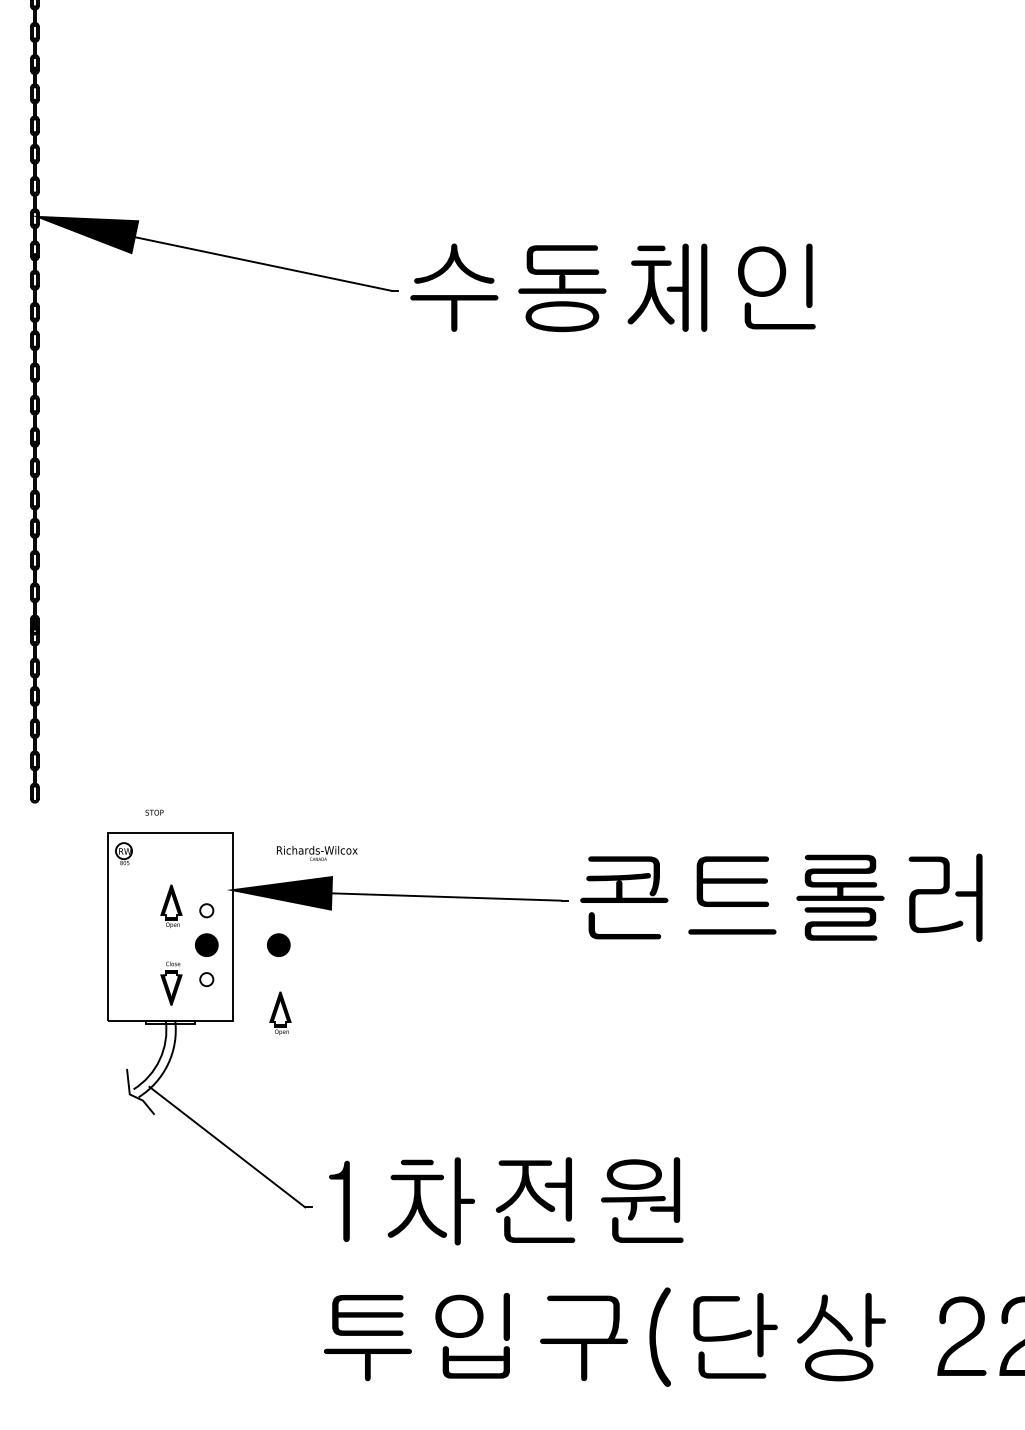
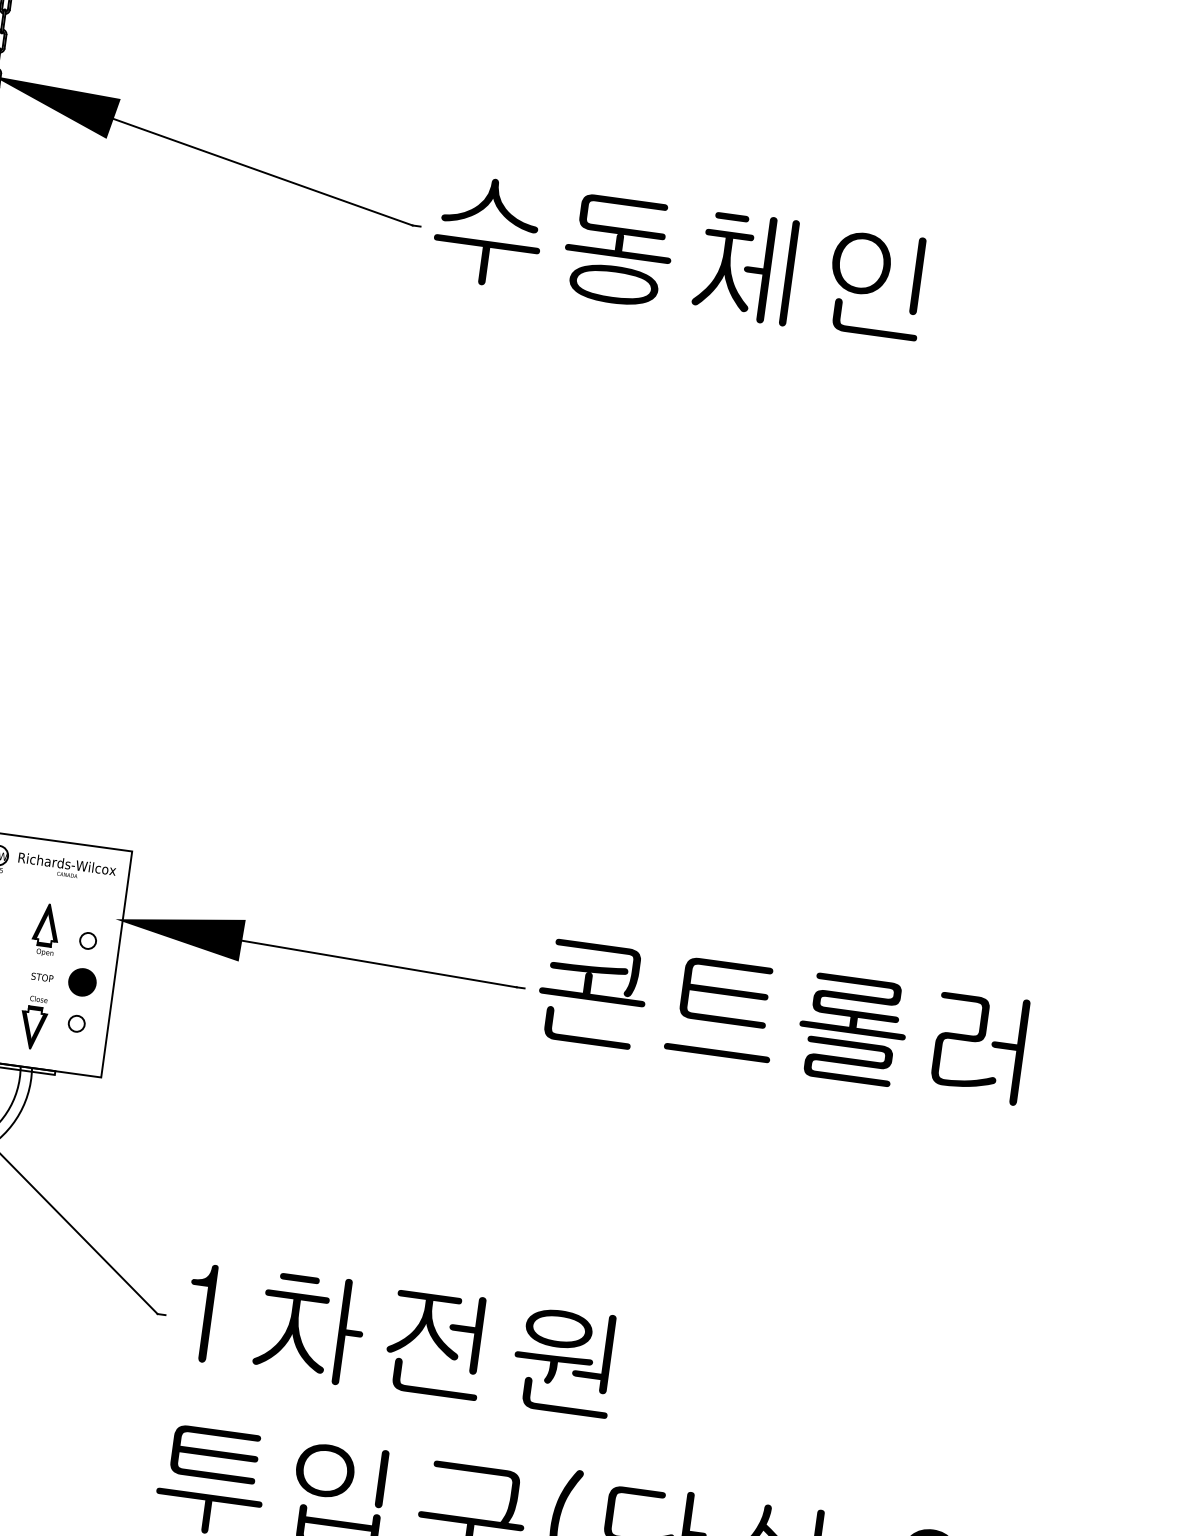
text: (154, 812) -> (42, 977), moved
text: (317, 853) -> (67, 867), moved
part: (278, 944) -> (168, 993), removed
part: (280, 1013) -> (159, 1076), removed

